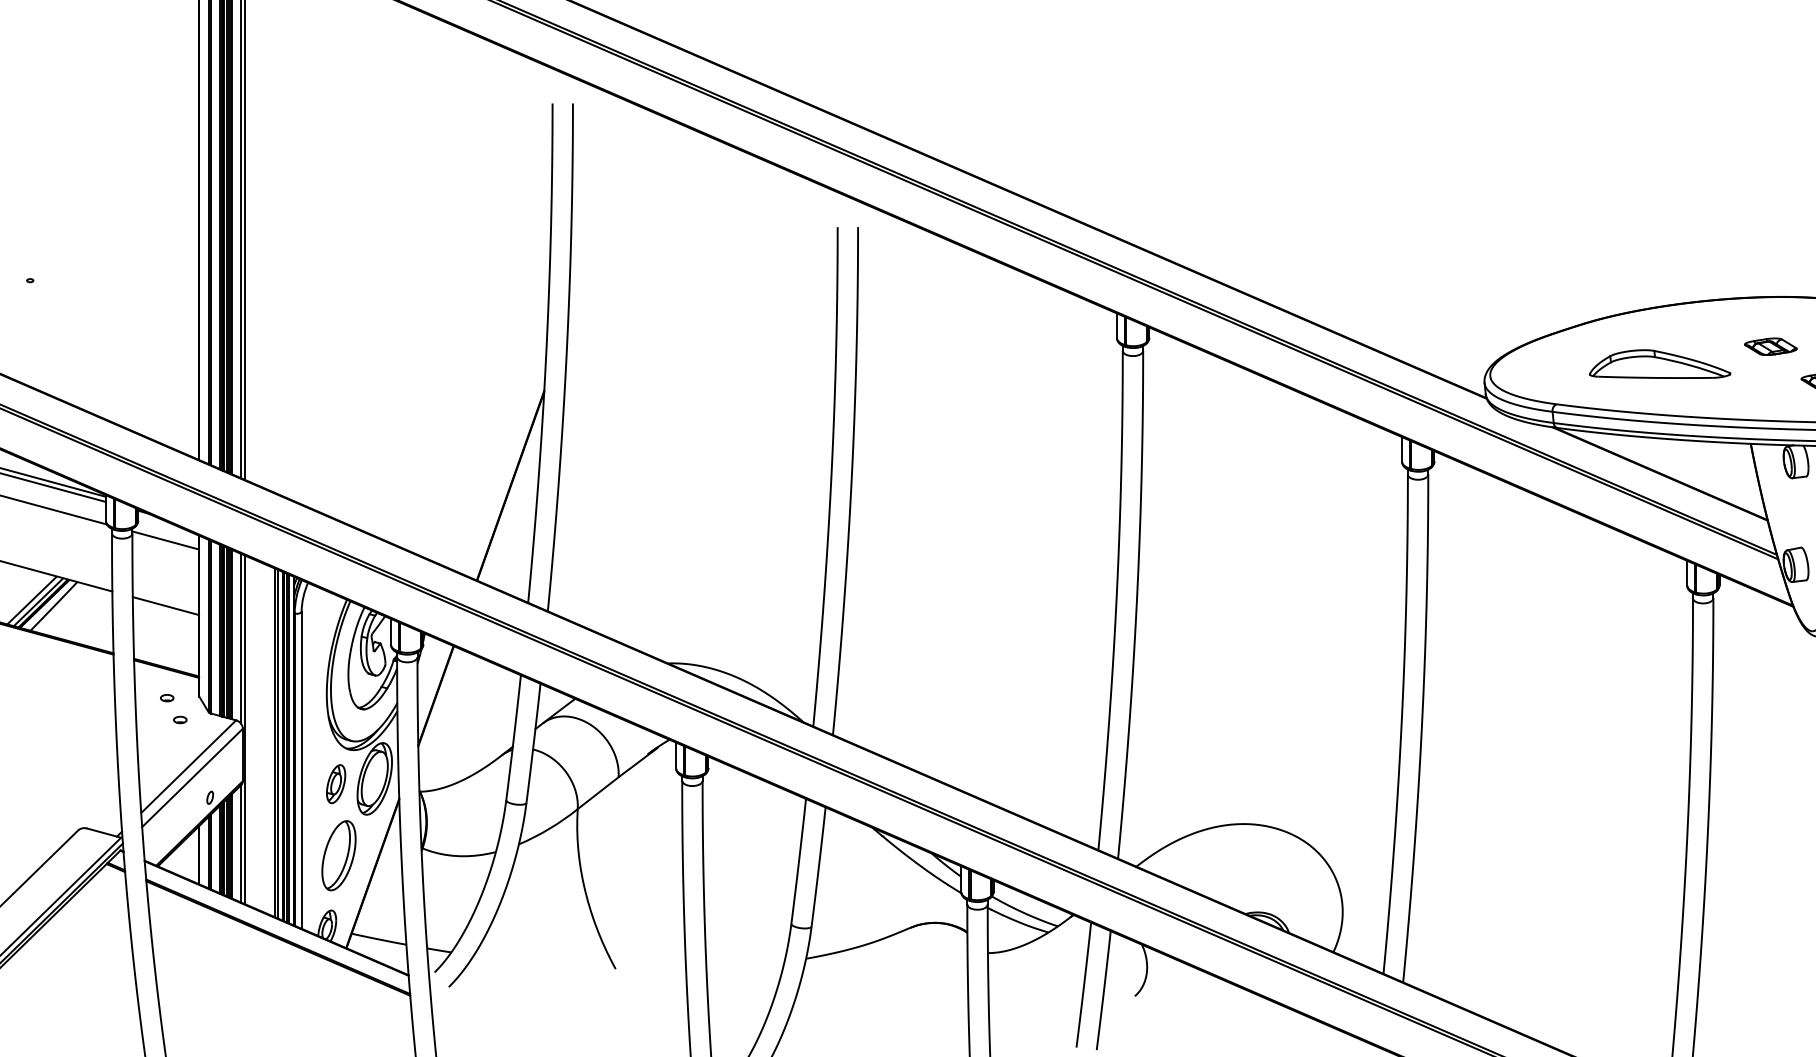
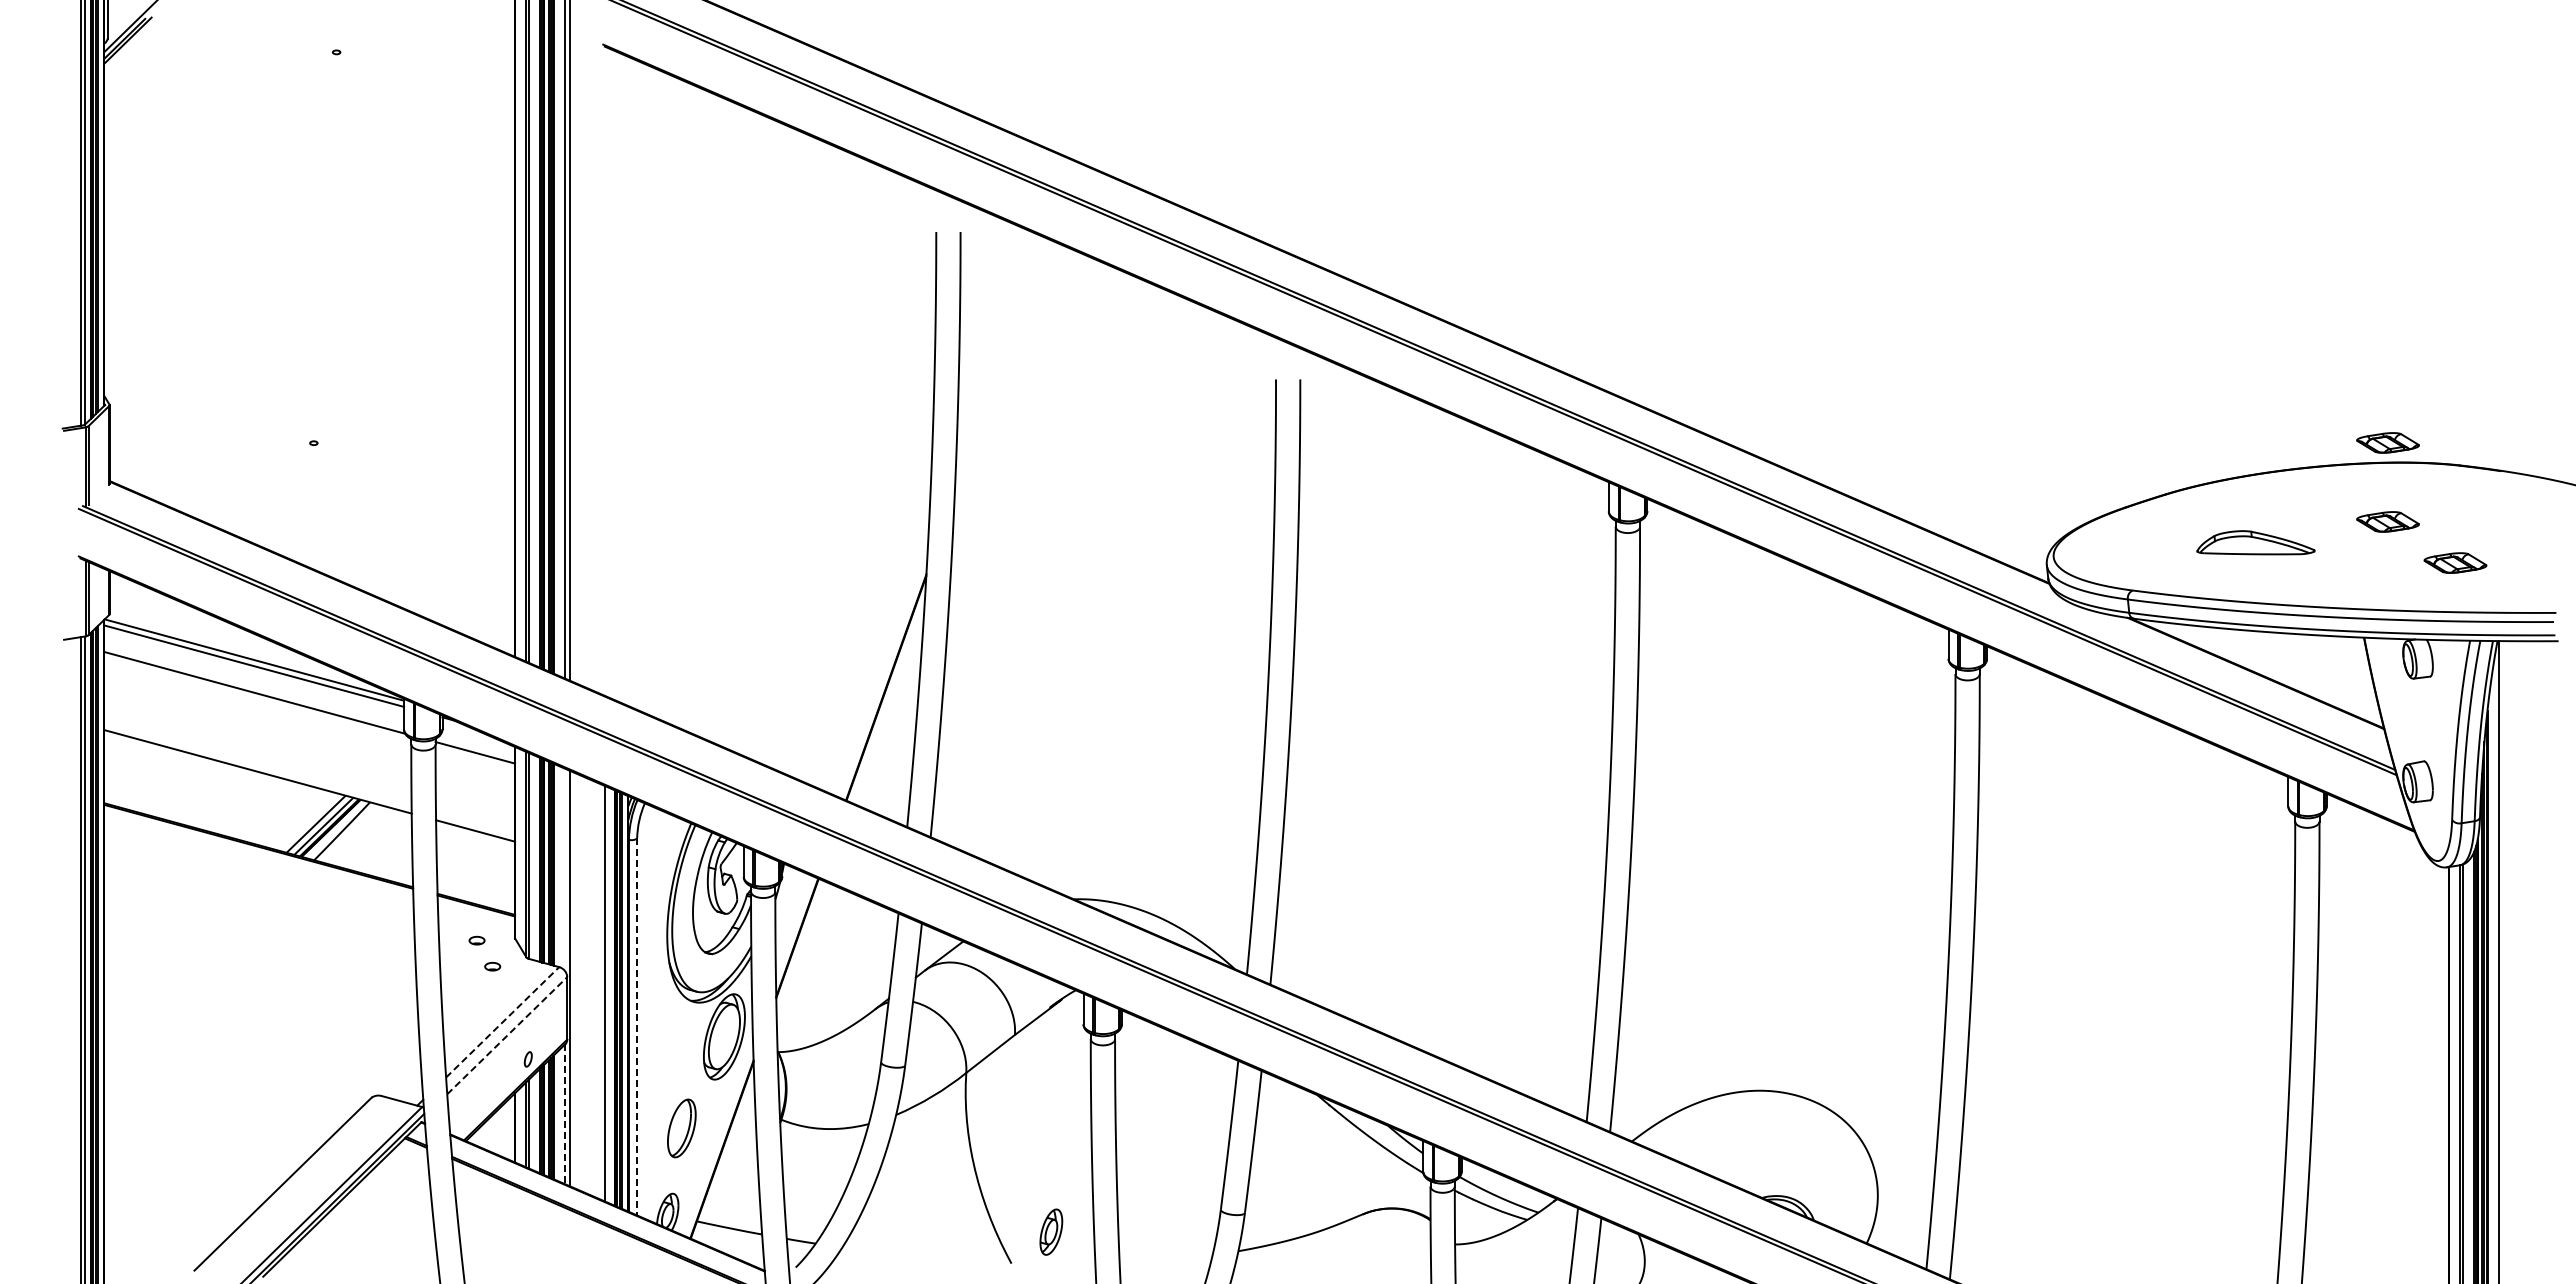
part: (1770, 280) -> (2387, 442), added
part: (1659, 364) -> (2255, 542), size x0.7
line: (241, 638) -> (565, 869), removed
line: (277, 744) -> (608, 995), removed
line: (189, 765) -> (503, 1021), solid -> dashed
line: (301, 770) -> (637, 1026), solid -> dashed
line: (192, 777) -> (507, 1035), solid -> dashed
part: (336, 783) -> (1051, 1231), moved
line: (241, 844) -> (565, 1114), solid -> dashed
part: (338, 855) -> (681, 1128), size x0.7

